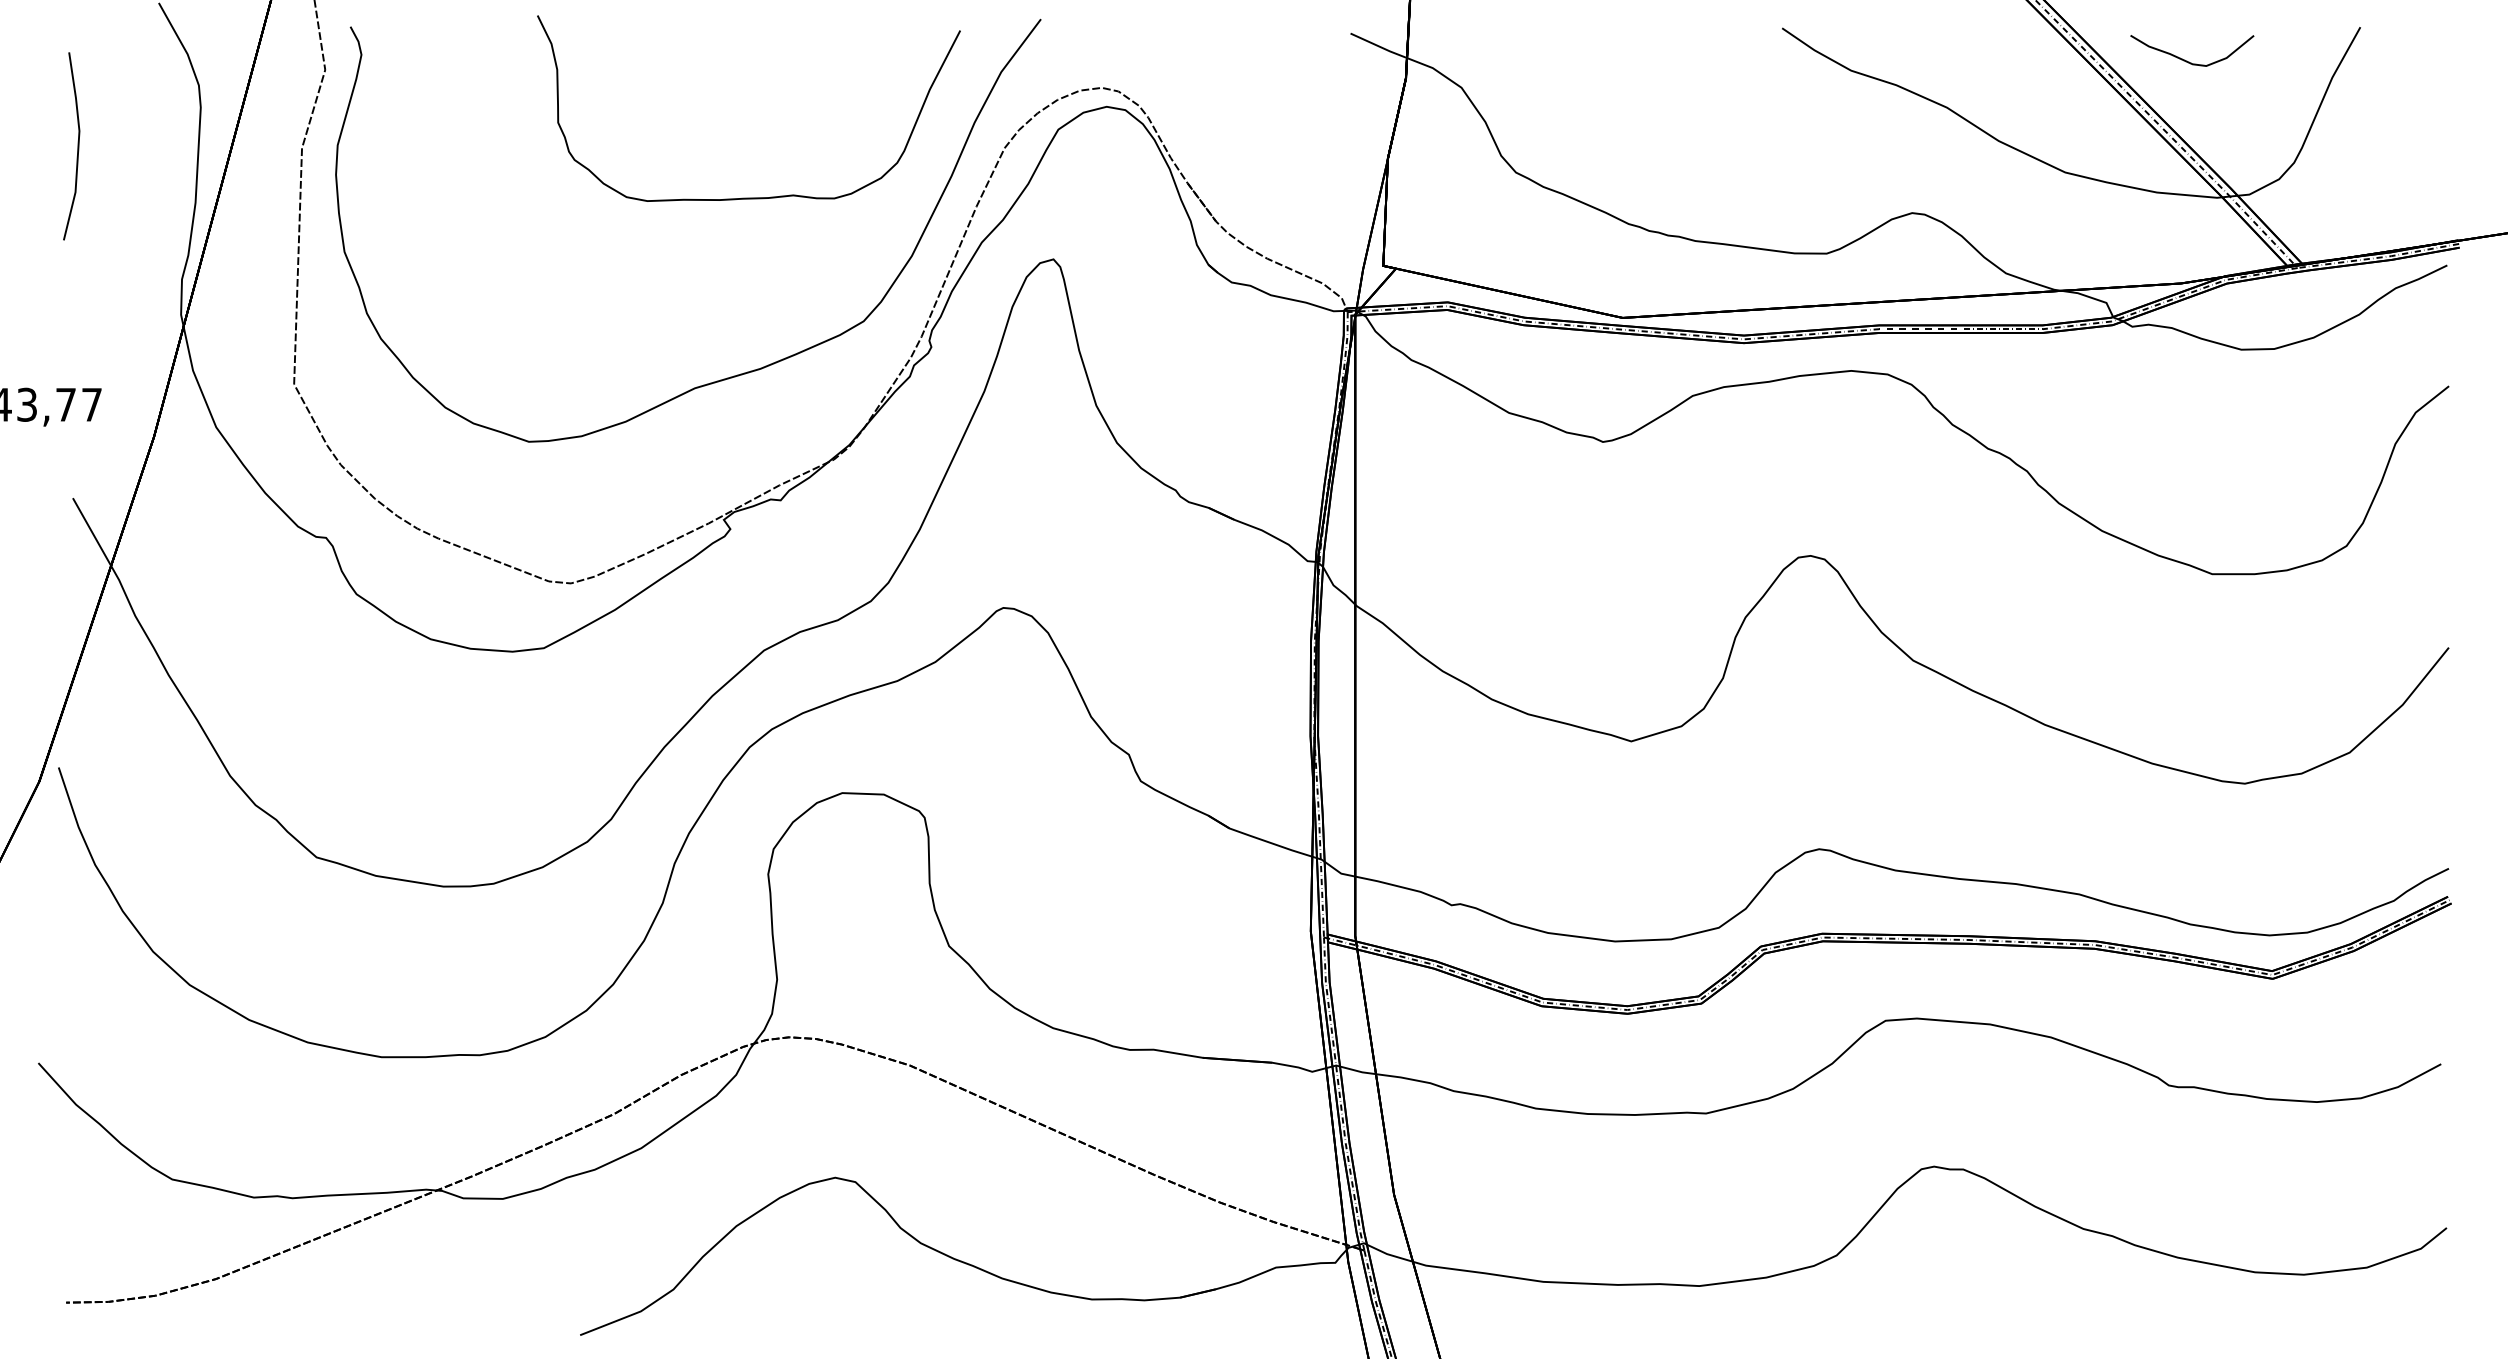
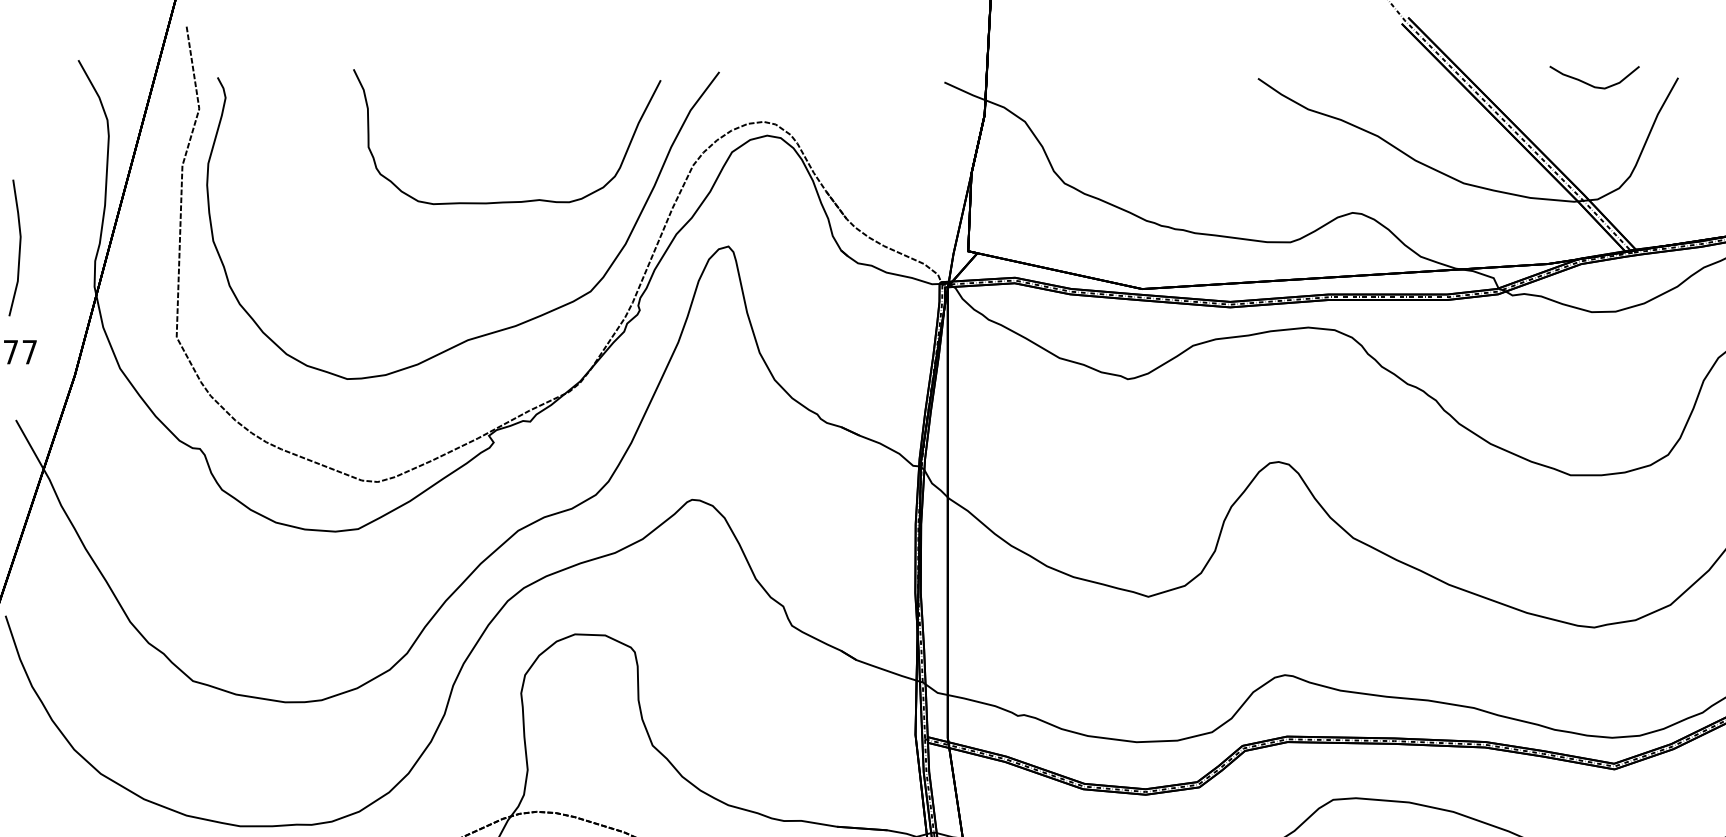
curve: (2187, 60) -> (1591, 84), moved
line: (77, 146) -> (19, 248), moved

